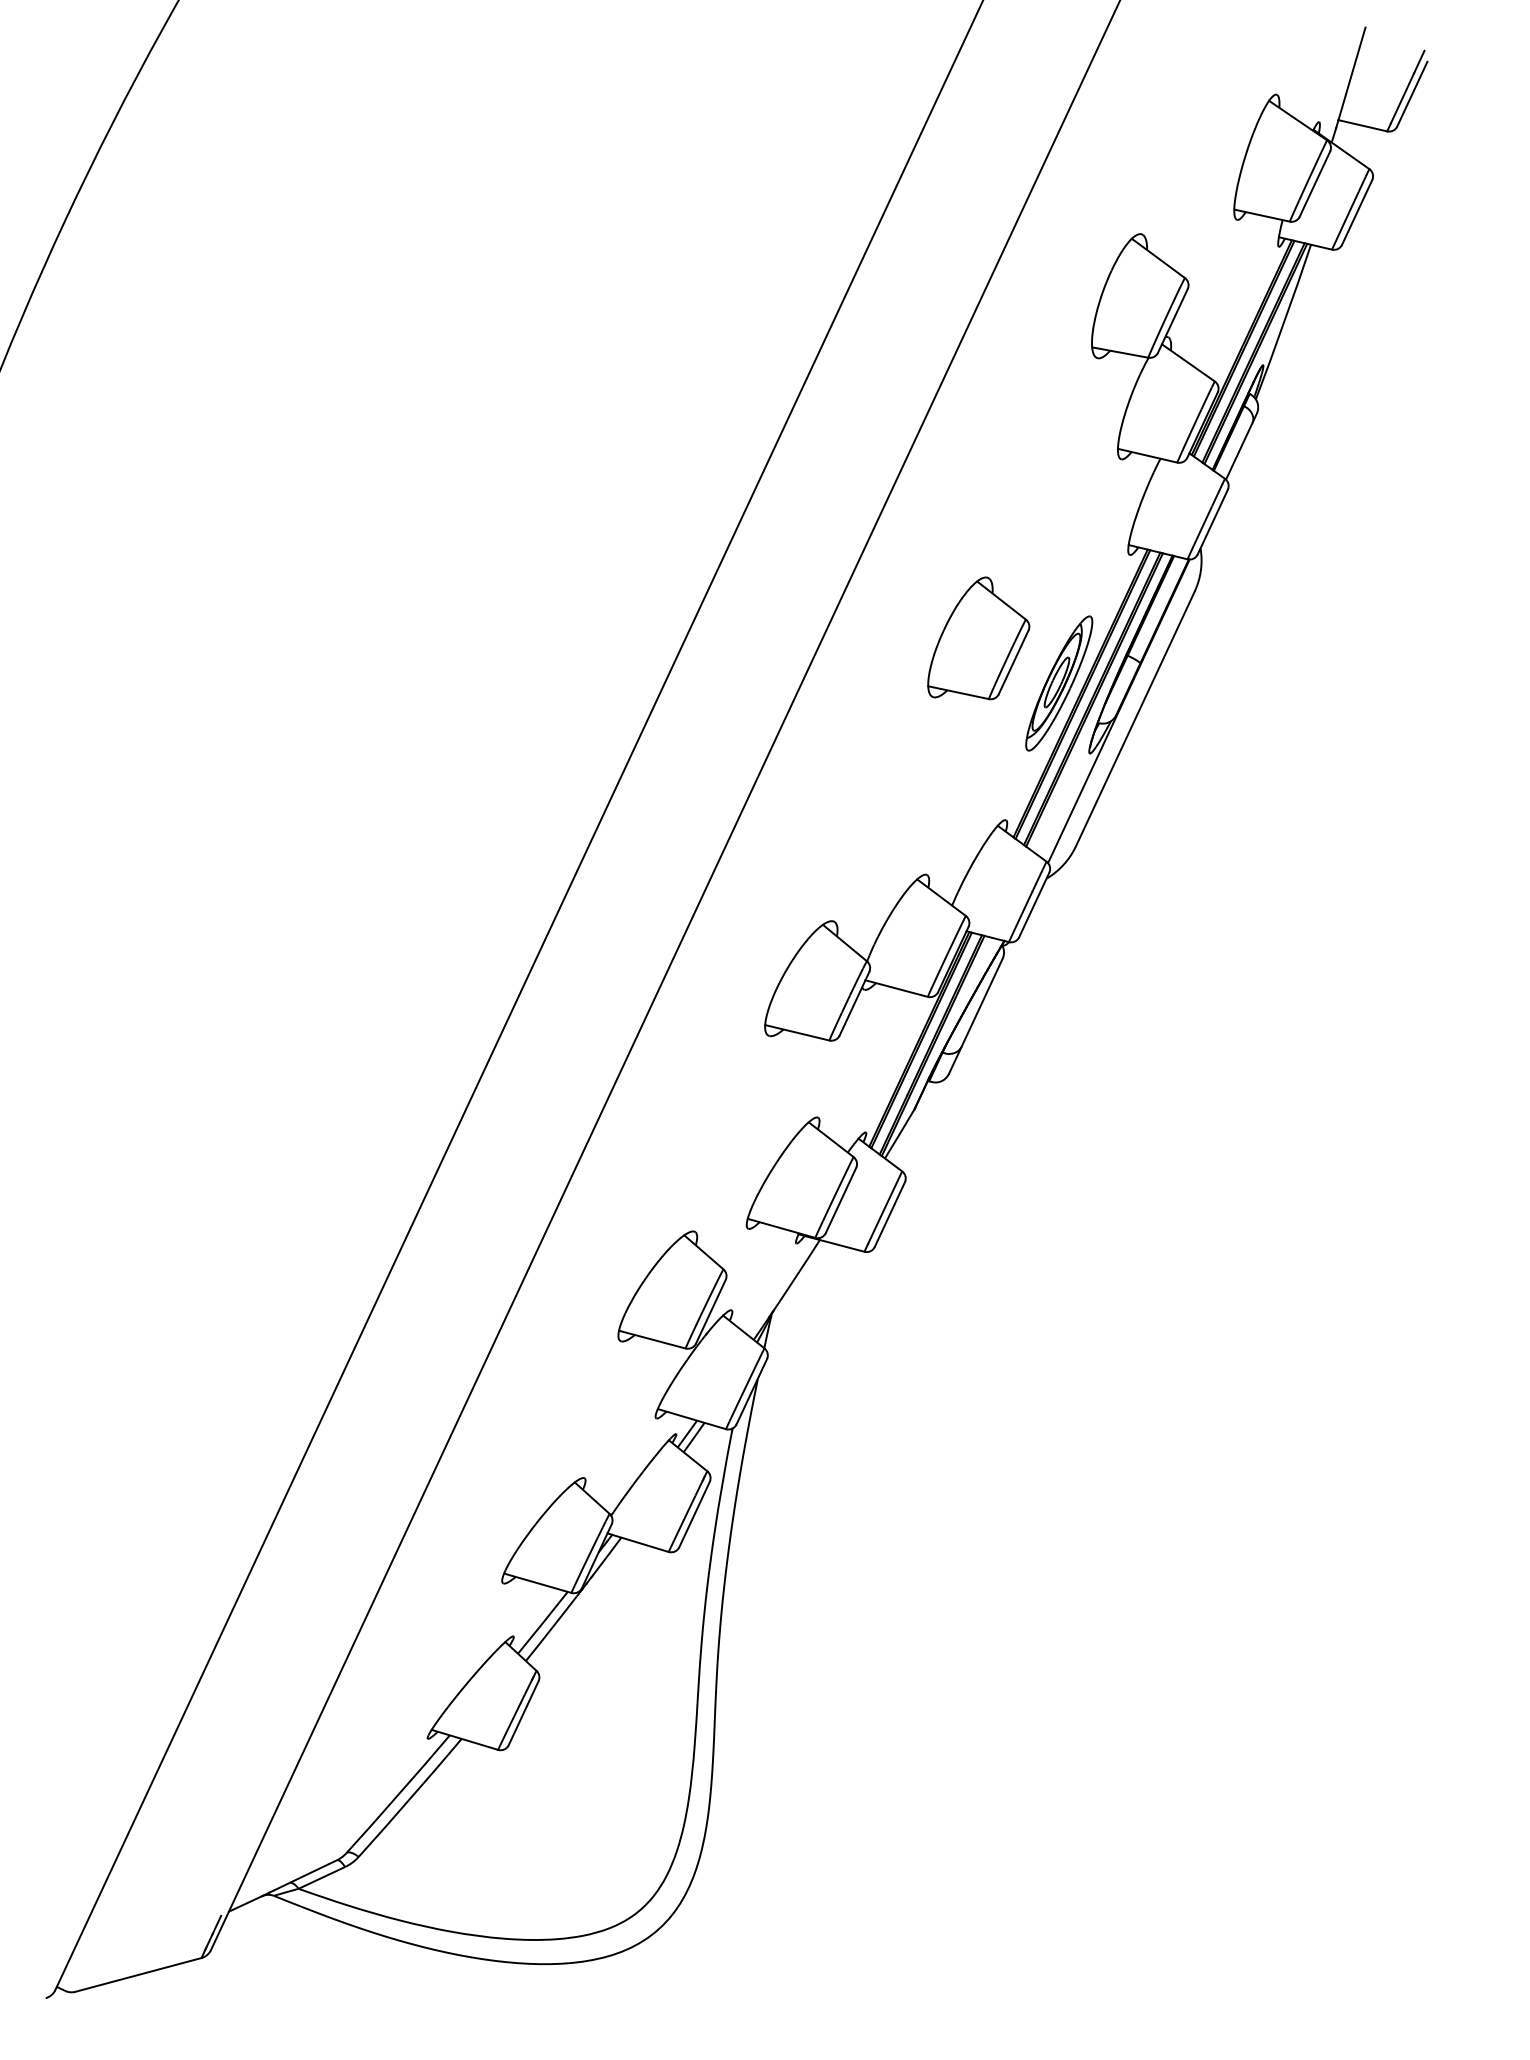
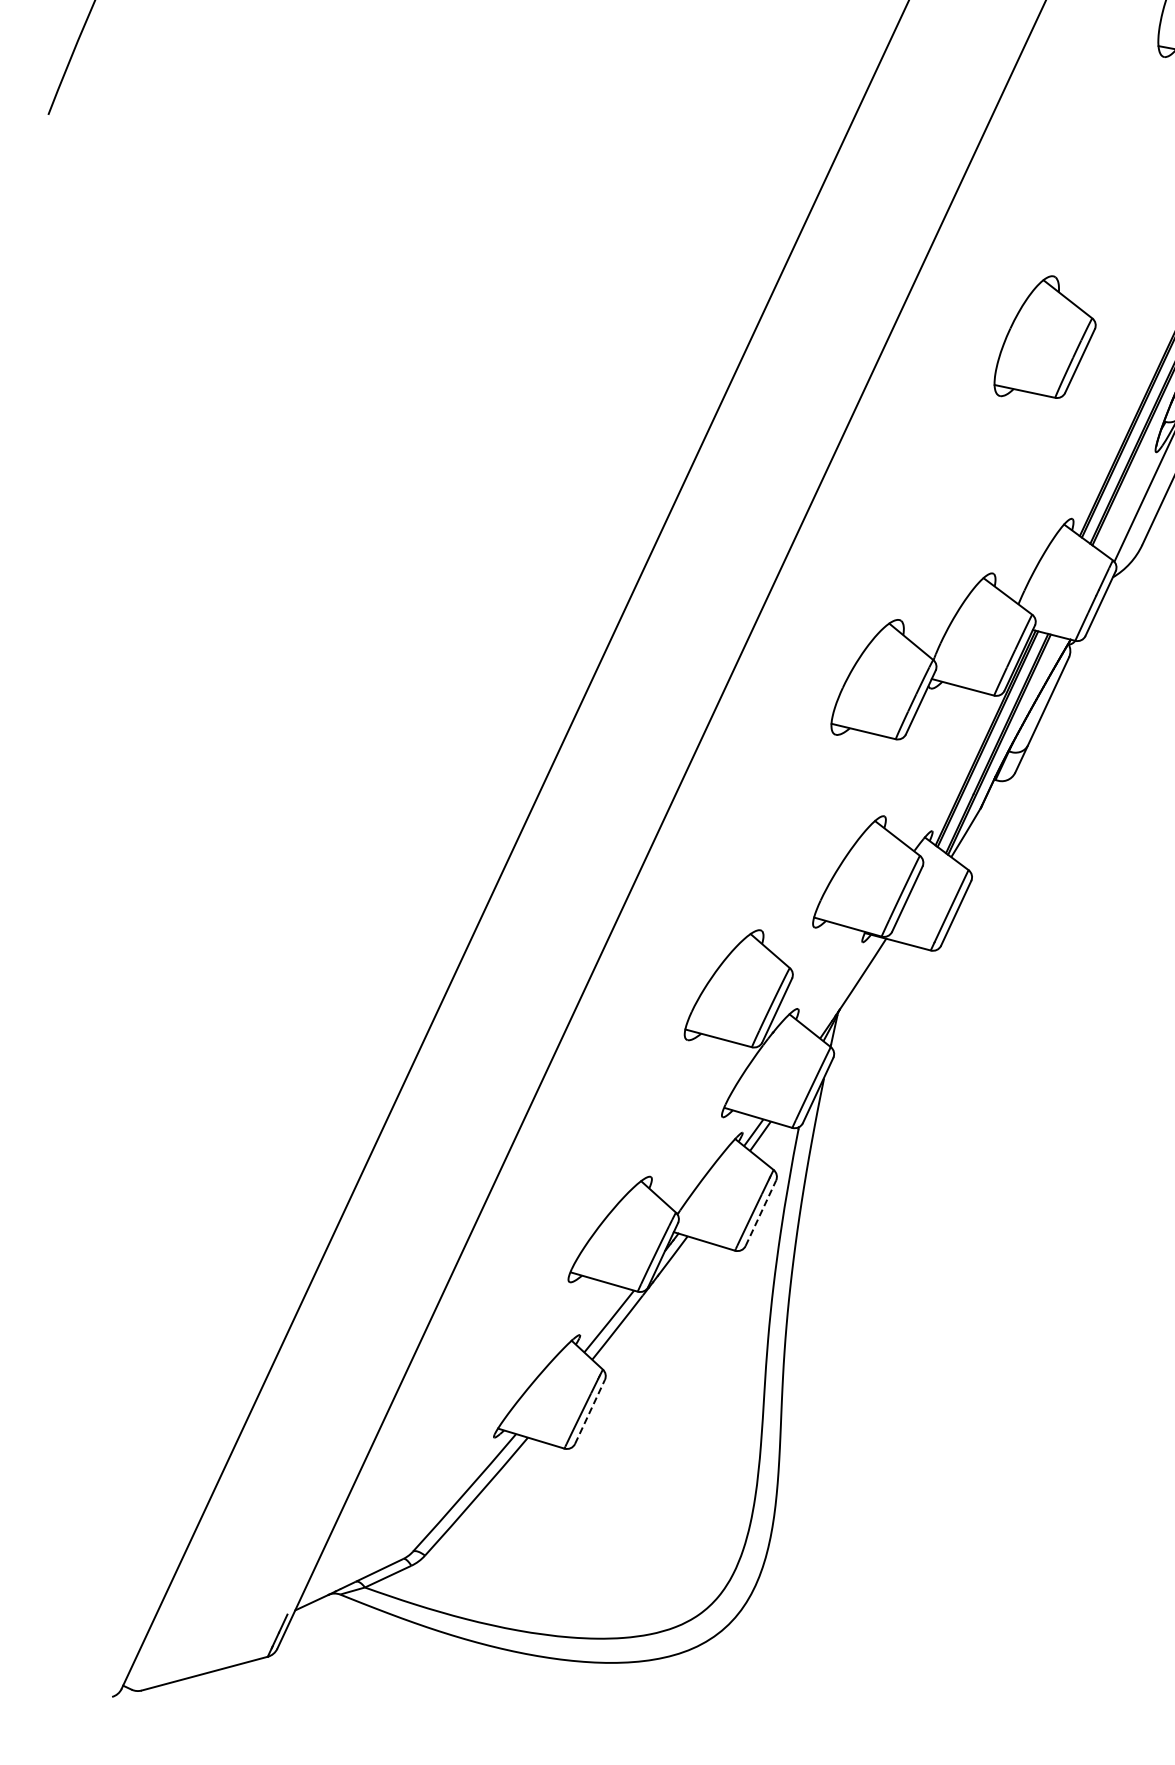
part: (1059, 683) -> (1125, 382), removed
line: (694, 1514) -> (760, 1213), solid -> dashed
line: (523, 1712) -> (589, 1411), solid -> dashed

